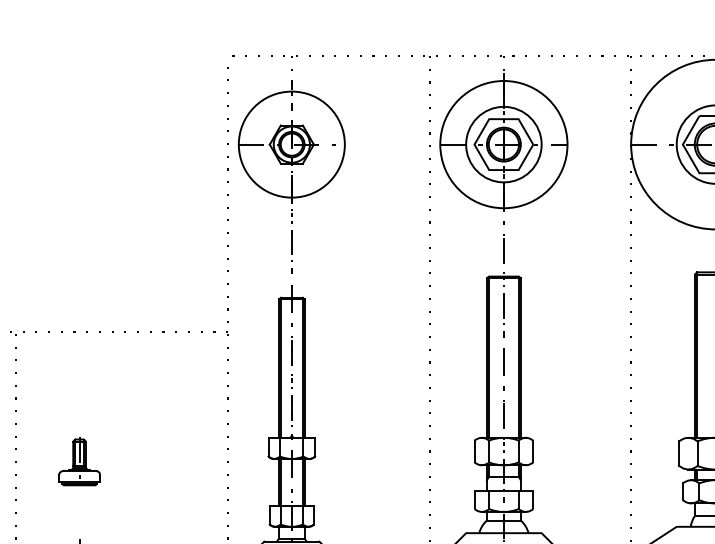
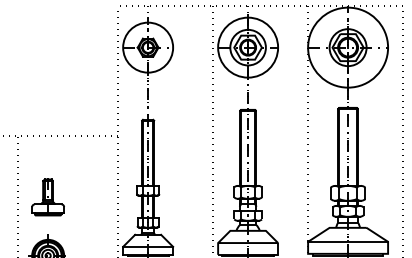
part: (78, 462) -> (47, 197), size x1.67

